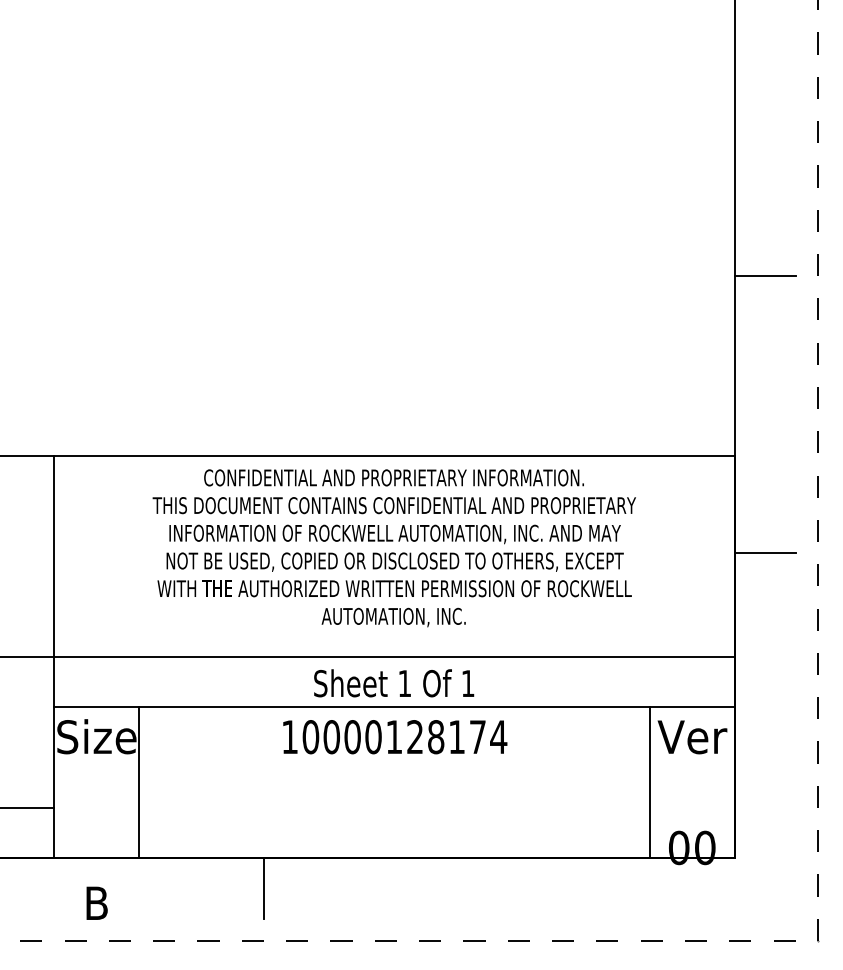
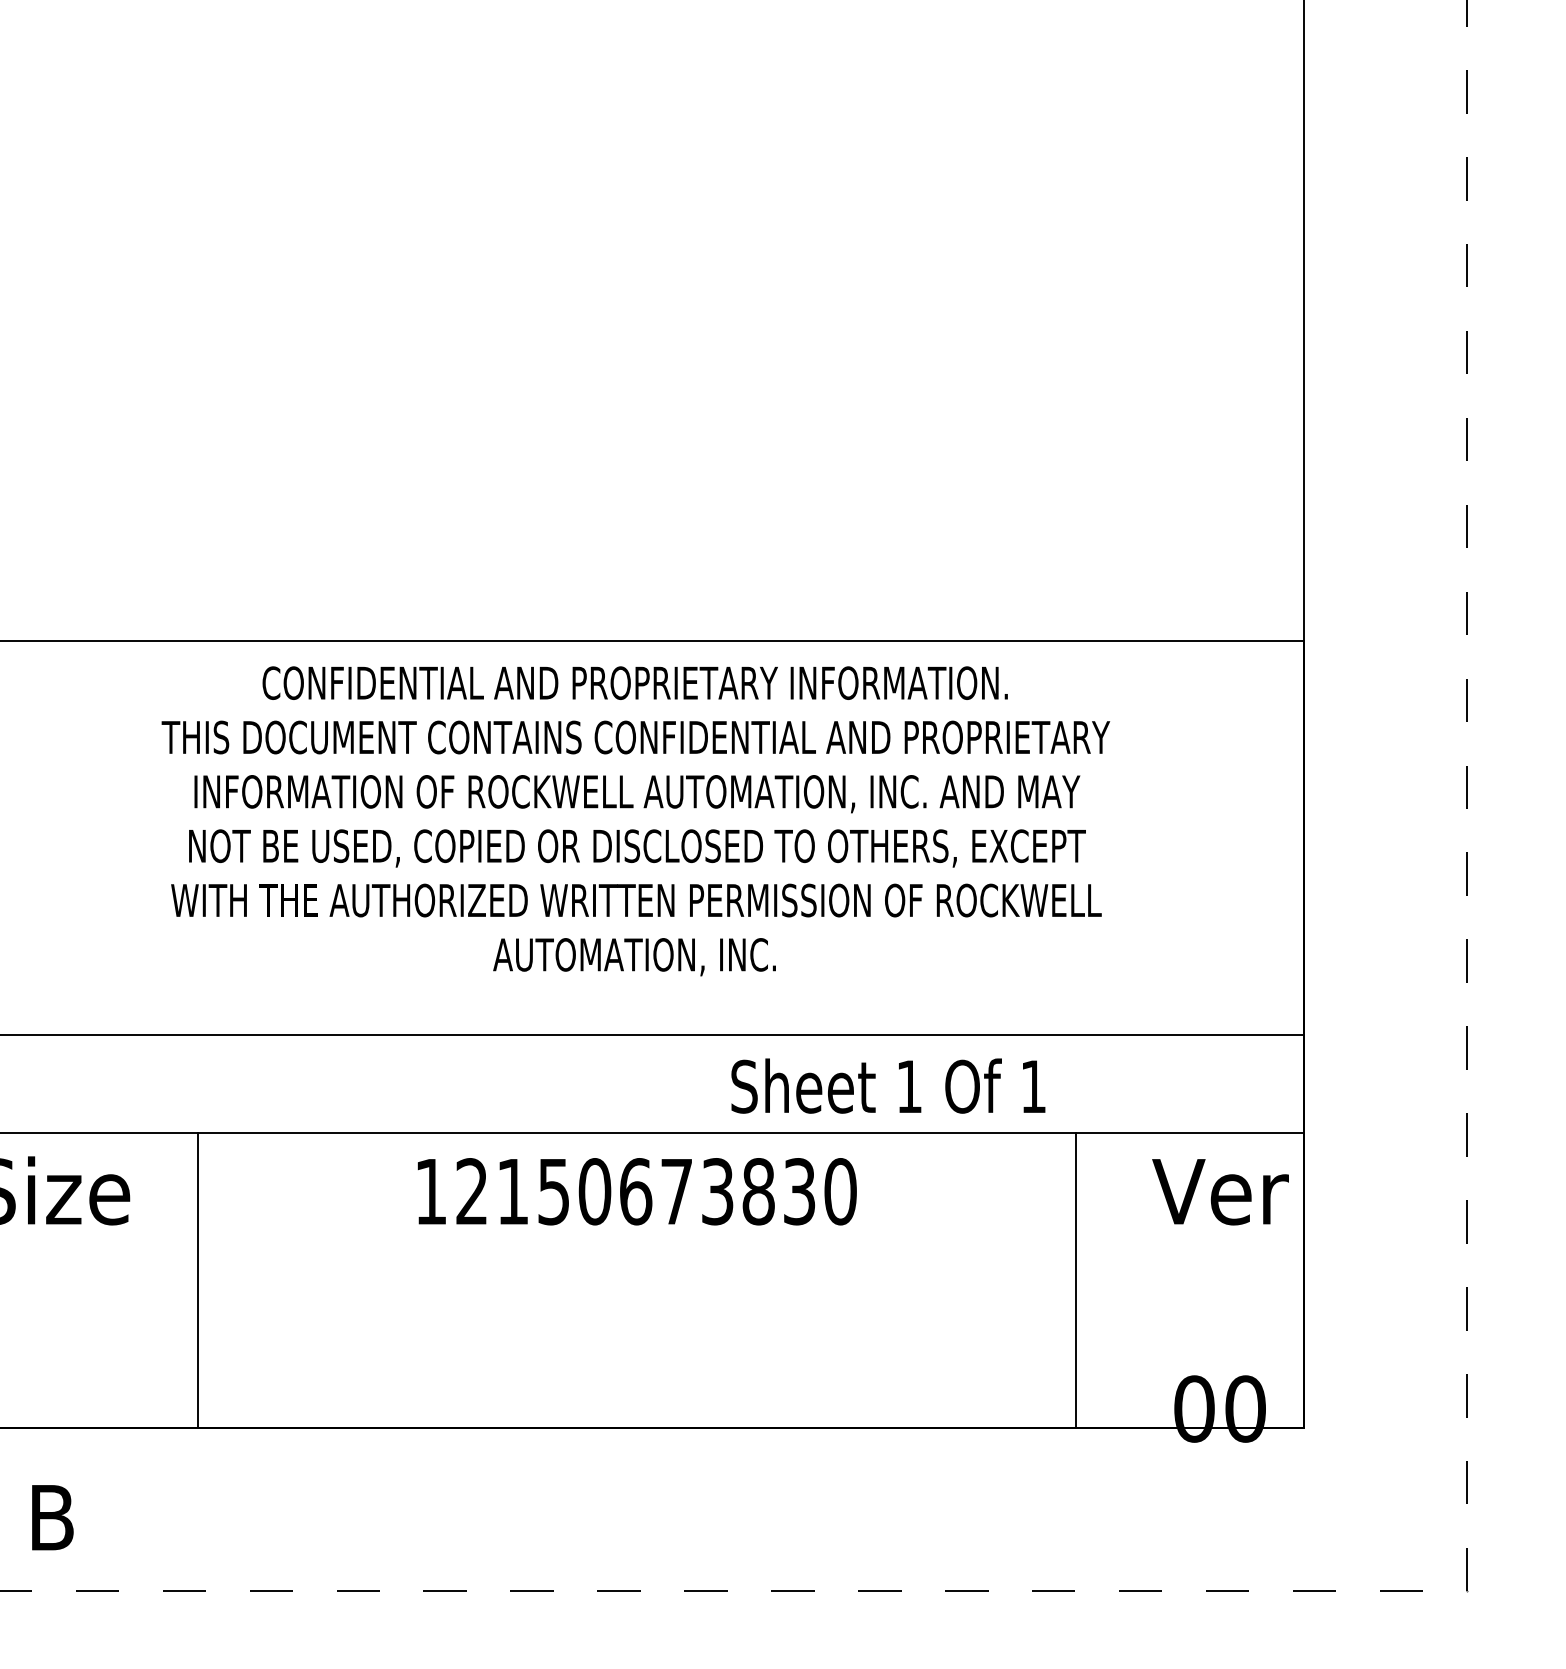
line: (764, 276) -> (1361, 288), removed
line: (764, 553) -> (1361, 831), removed
text: (394, 683) -> (889, 1086), moved
text: (404, 737) -> (655, 1192), 10000128174 -> 12150673830
line: (139, 782) -> (198, 1280), moved
line: (649, 782) -> (1075, 1280), moved
line: (263, 887) -> (379, 1486), removed

